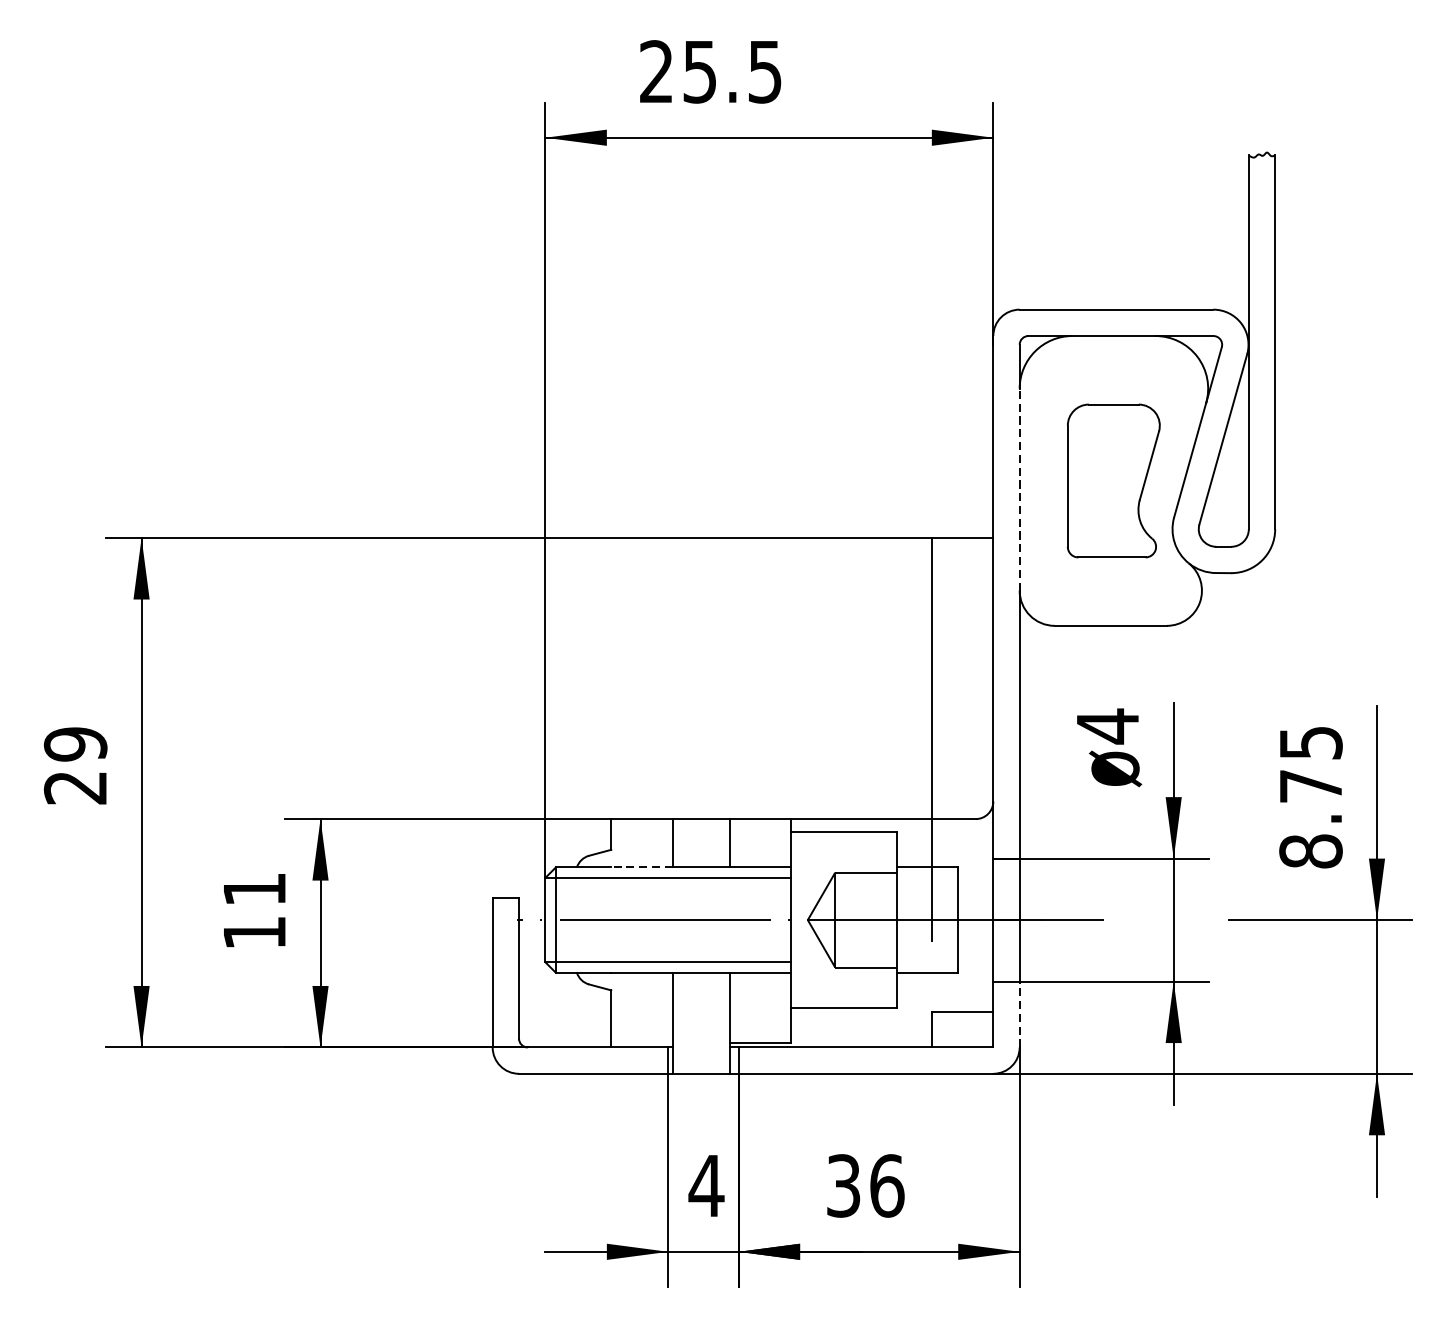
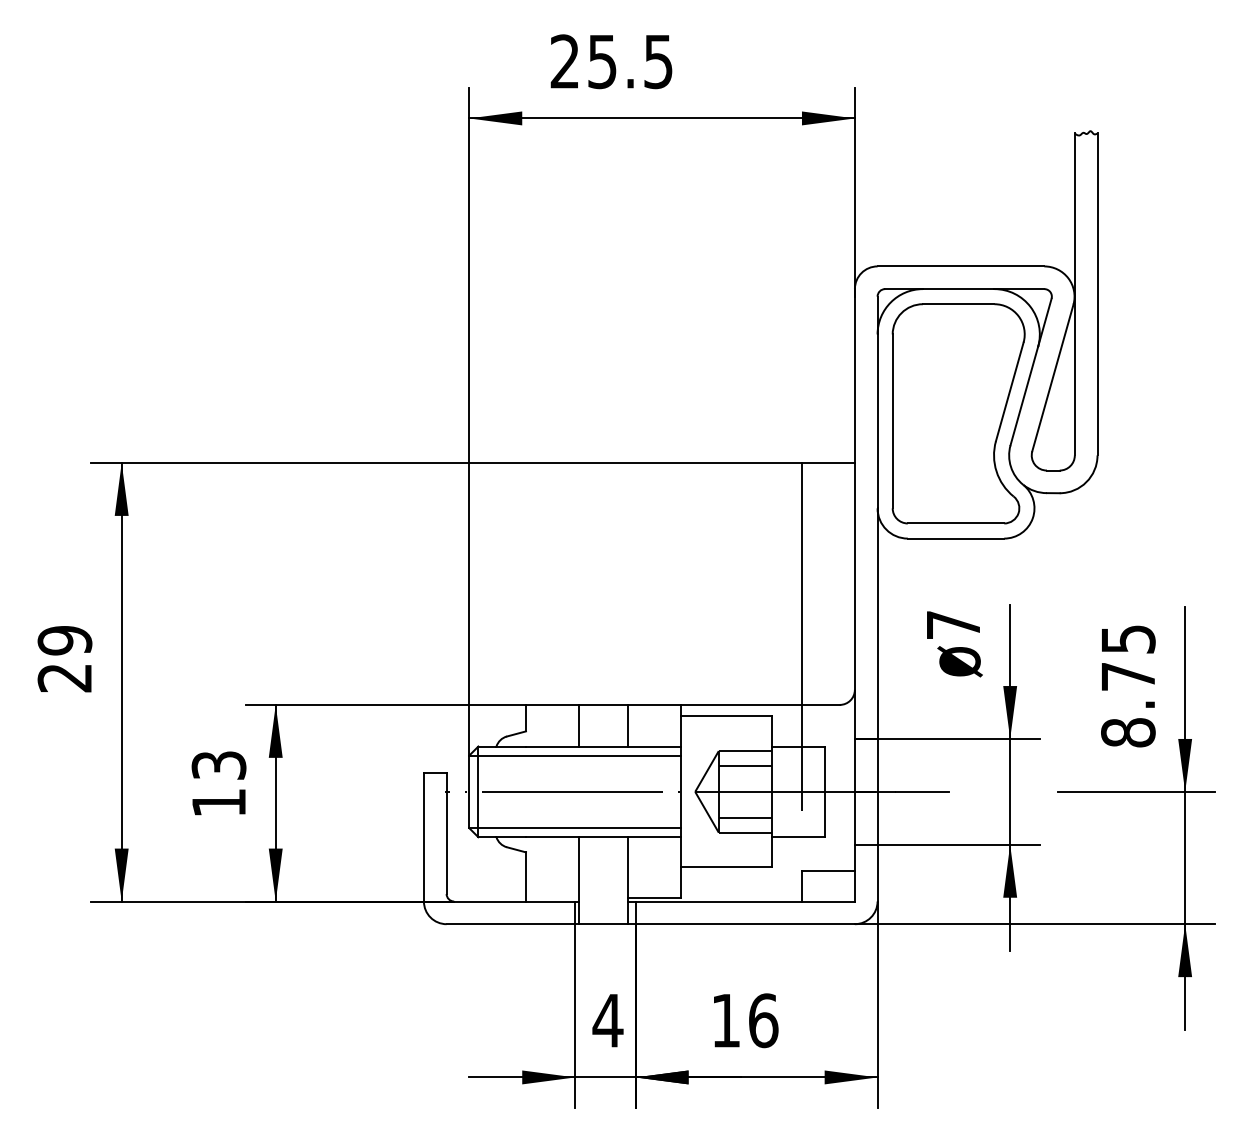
part: (1113, 480) -> (958, 413), size x1.67
line: (1019, 489) -> (877, 421), dashed -> solid
text: (1107, 725) -> (953, 624), 4 -> 7
line: (640, 867) -> (551, 746), dashed -> solid
text: (254, 889) -> (218, 765), 11 -> 13
line: (865, 890) -> (744, 766), added
line: (865, 949) -> (744, 817), added
line: (1019, 1013) -> (877, 872), dashed -> solid
text: (844, 1185) -> (726, 1020), 36 -> 16

